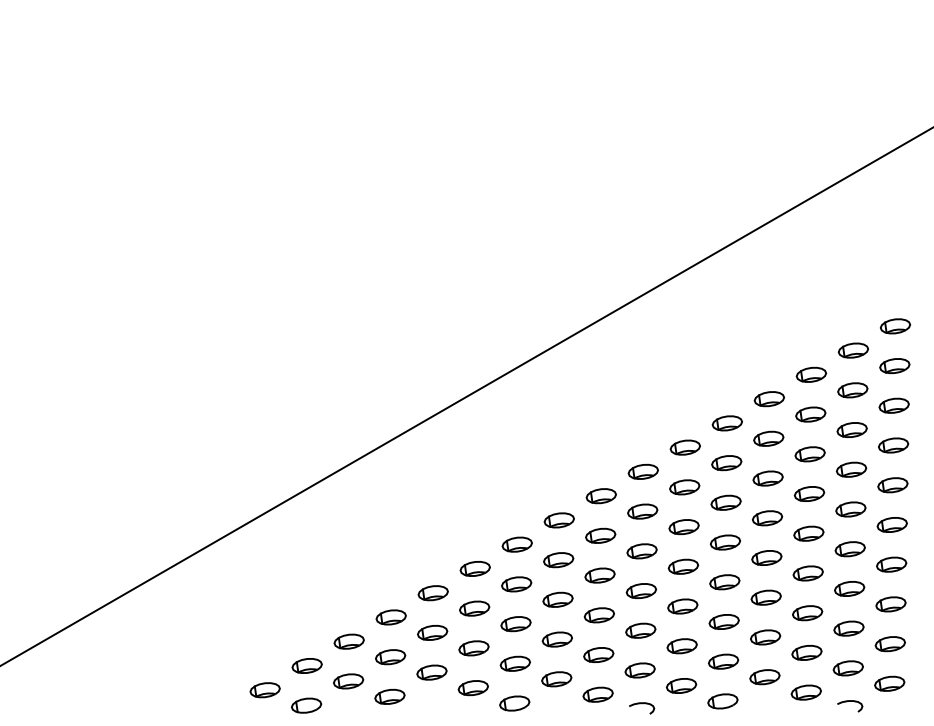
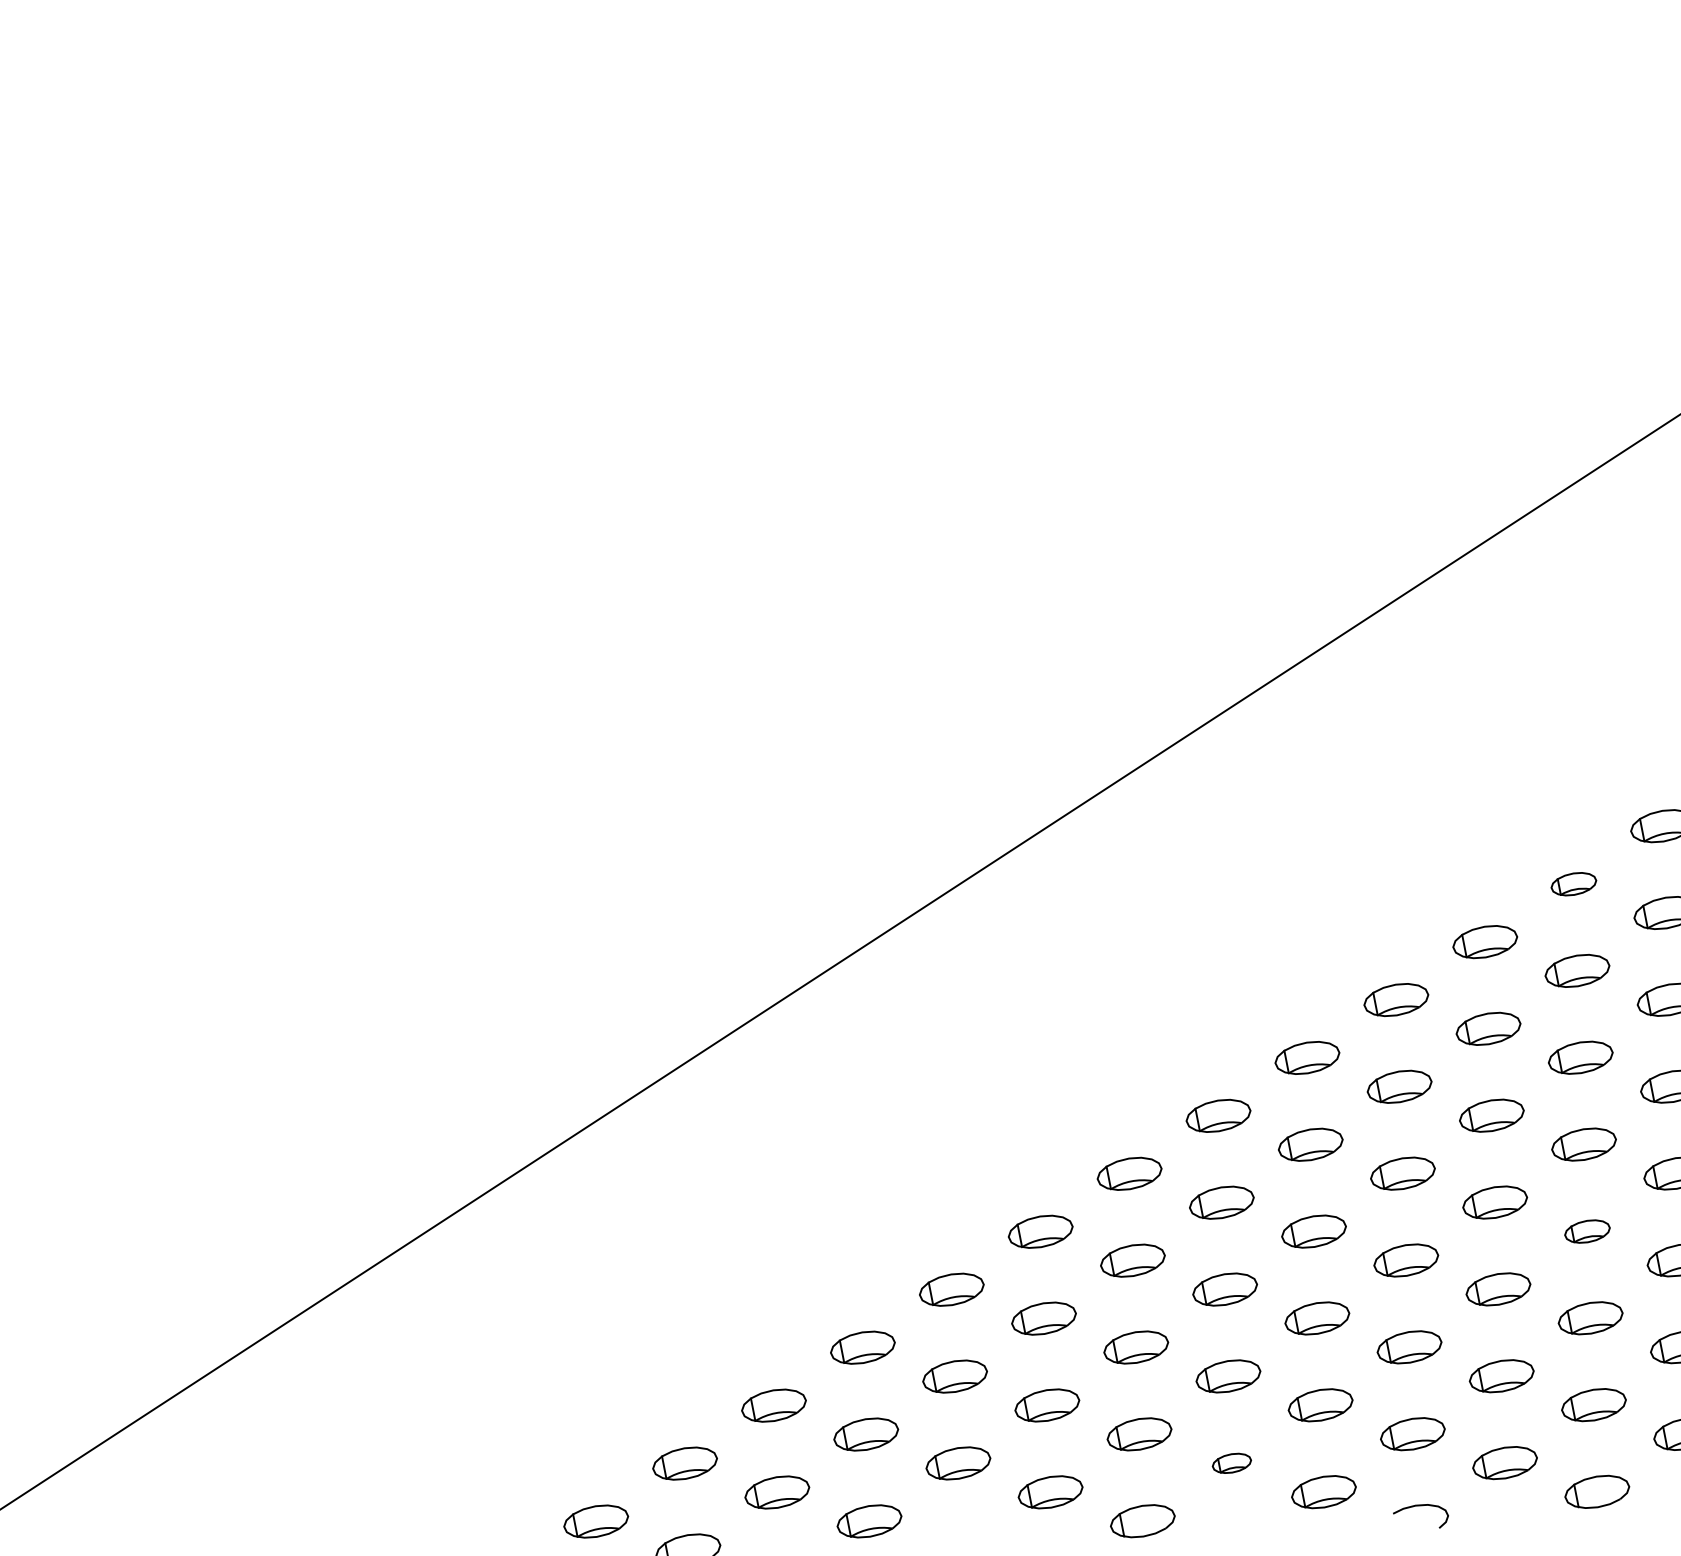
part: (726, 423) -> (1572, 884), size x0.7
part: (724, 582) -> (1586, 1231), size x0.7
part: (556, 679) -> (1231, 1463), size x0.6

